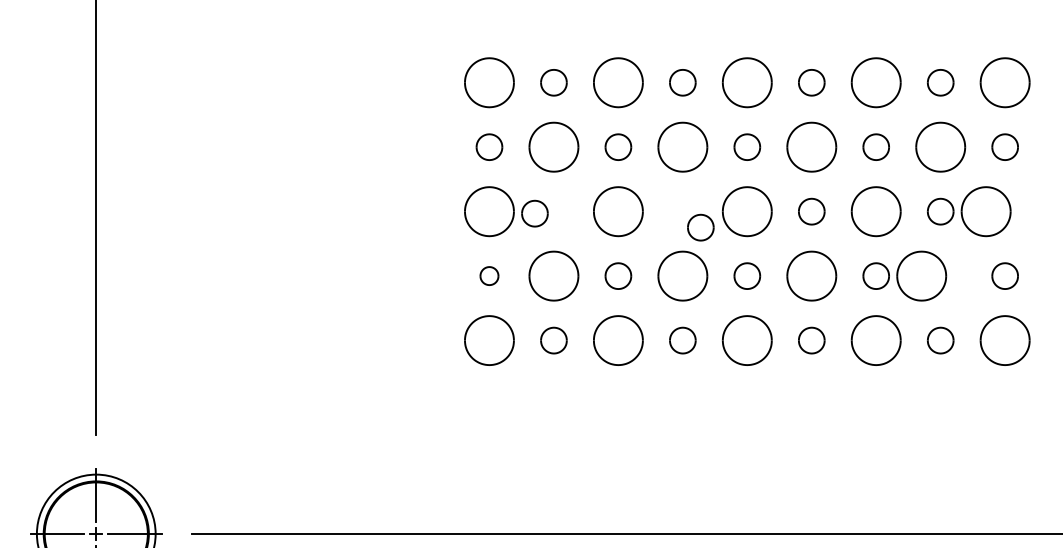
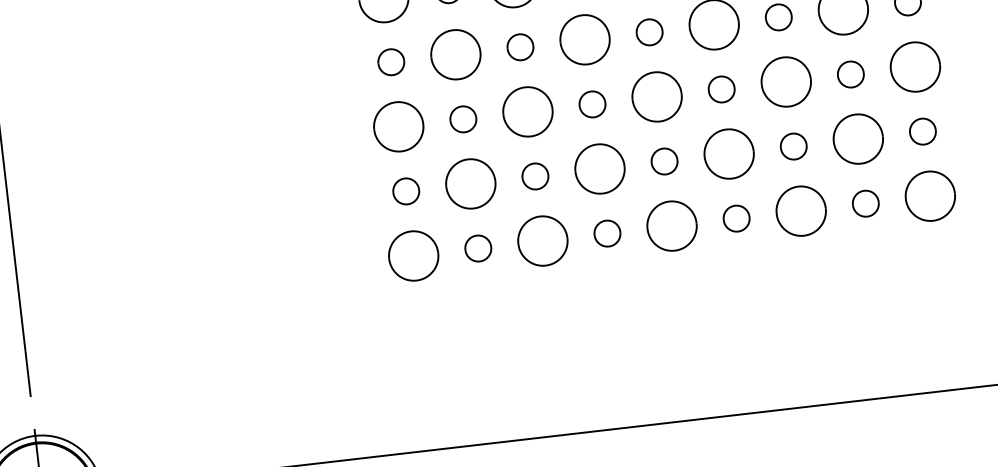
part: (985, 211) -> (914, 66), moved
part: (534, 213) -> (462, 119), moved
part: (700, 227) -> (592, 104), moved
part: (489, 275) -> (406, 190), size x1.43
part: (921, 275) -> (858, 138), moved

